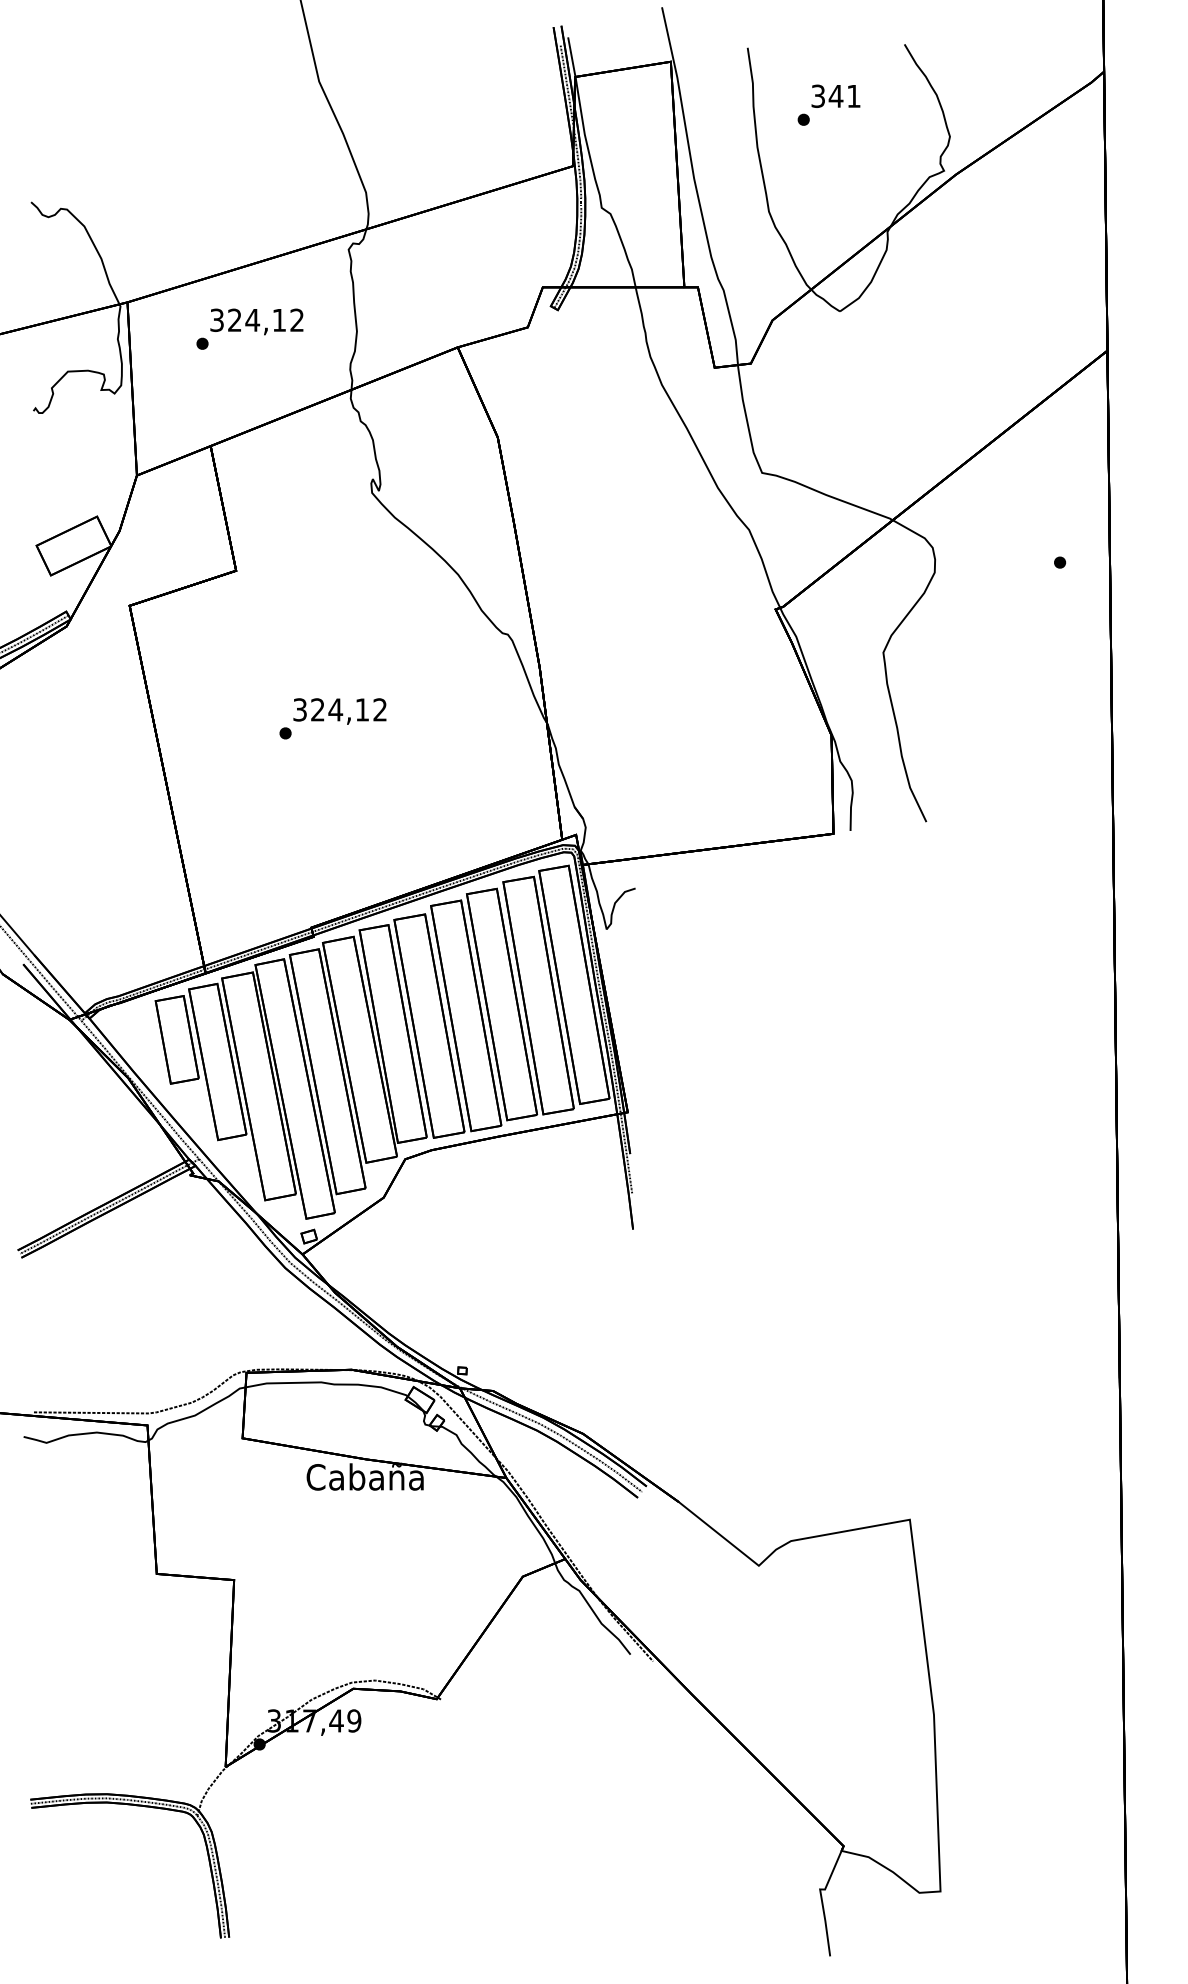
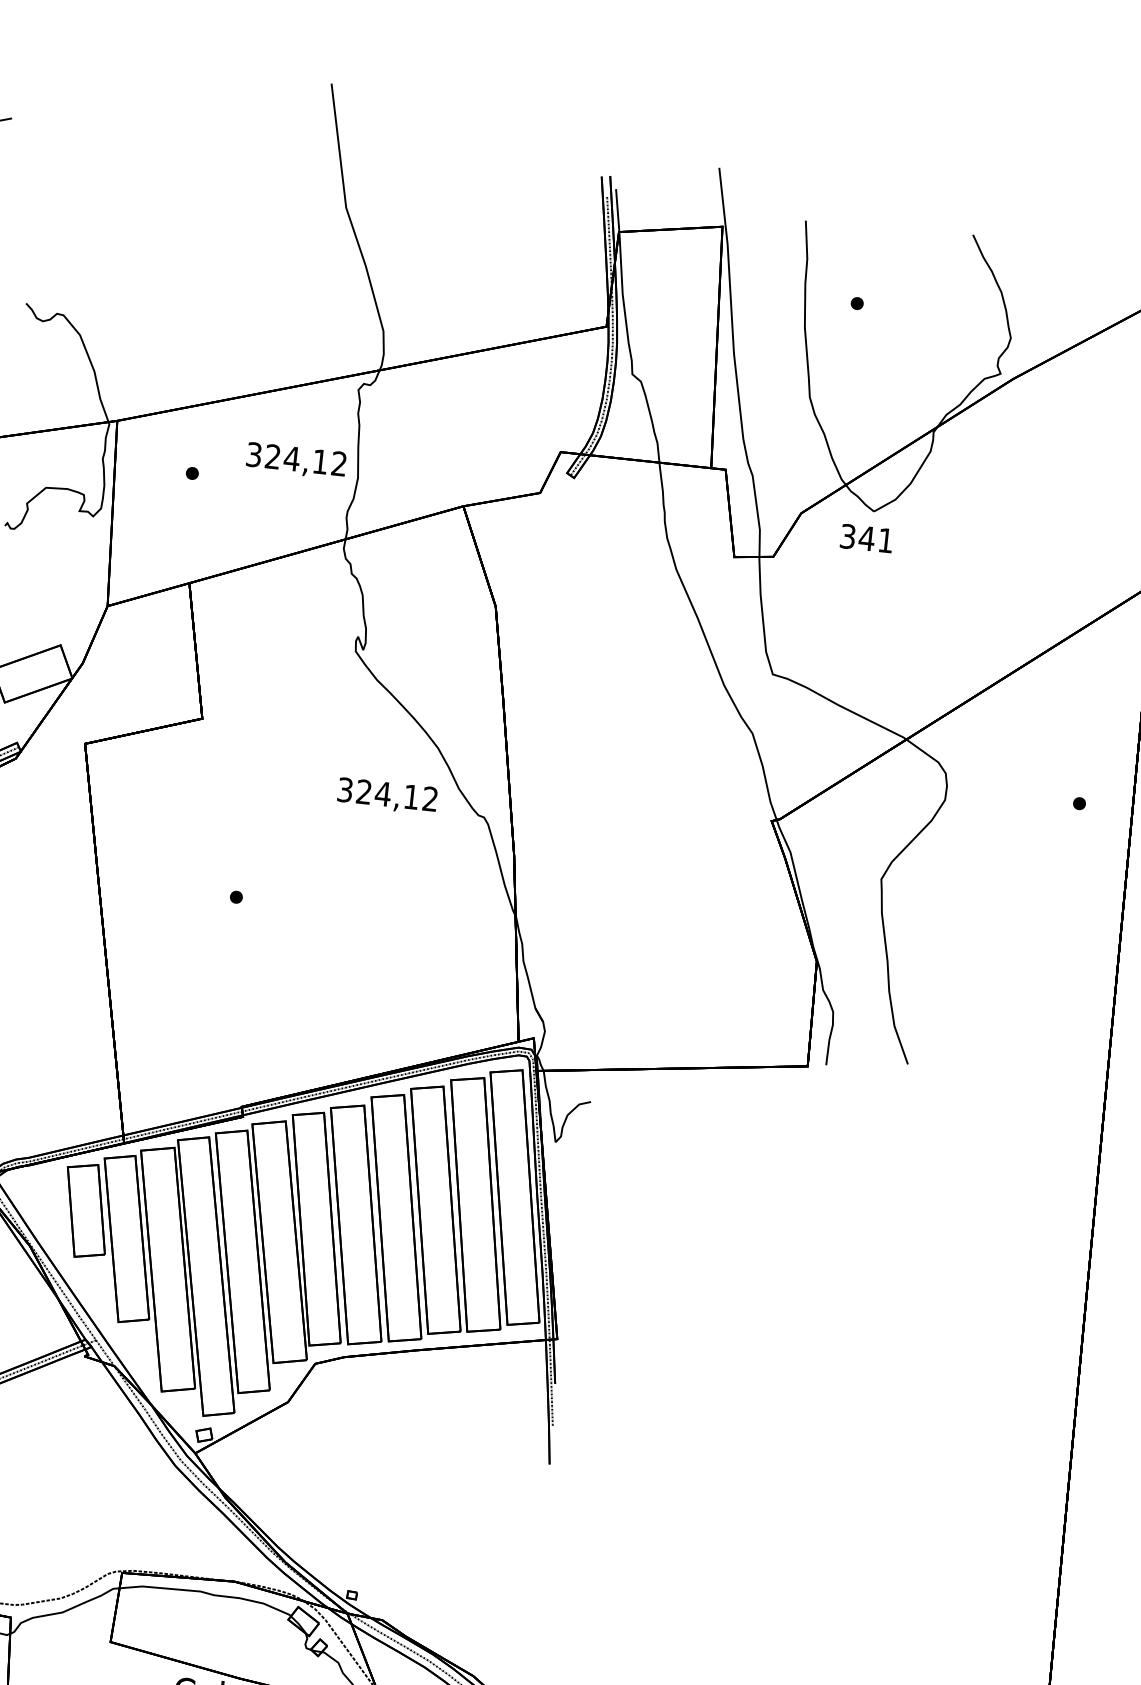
text: (835, 95) -> (866, 537), moved
text: (256, 321) -> (295, 460), moved
text: (339, 711) -> (386, 796), moved

